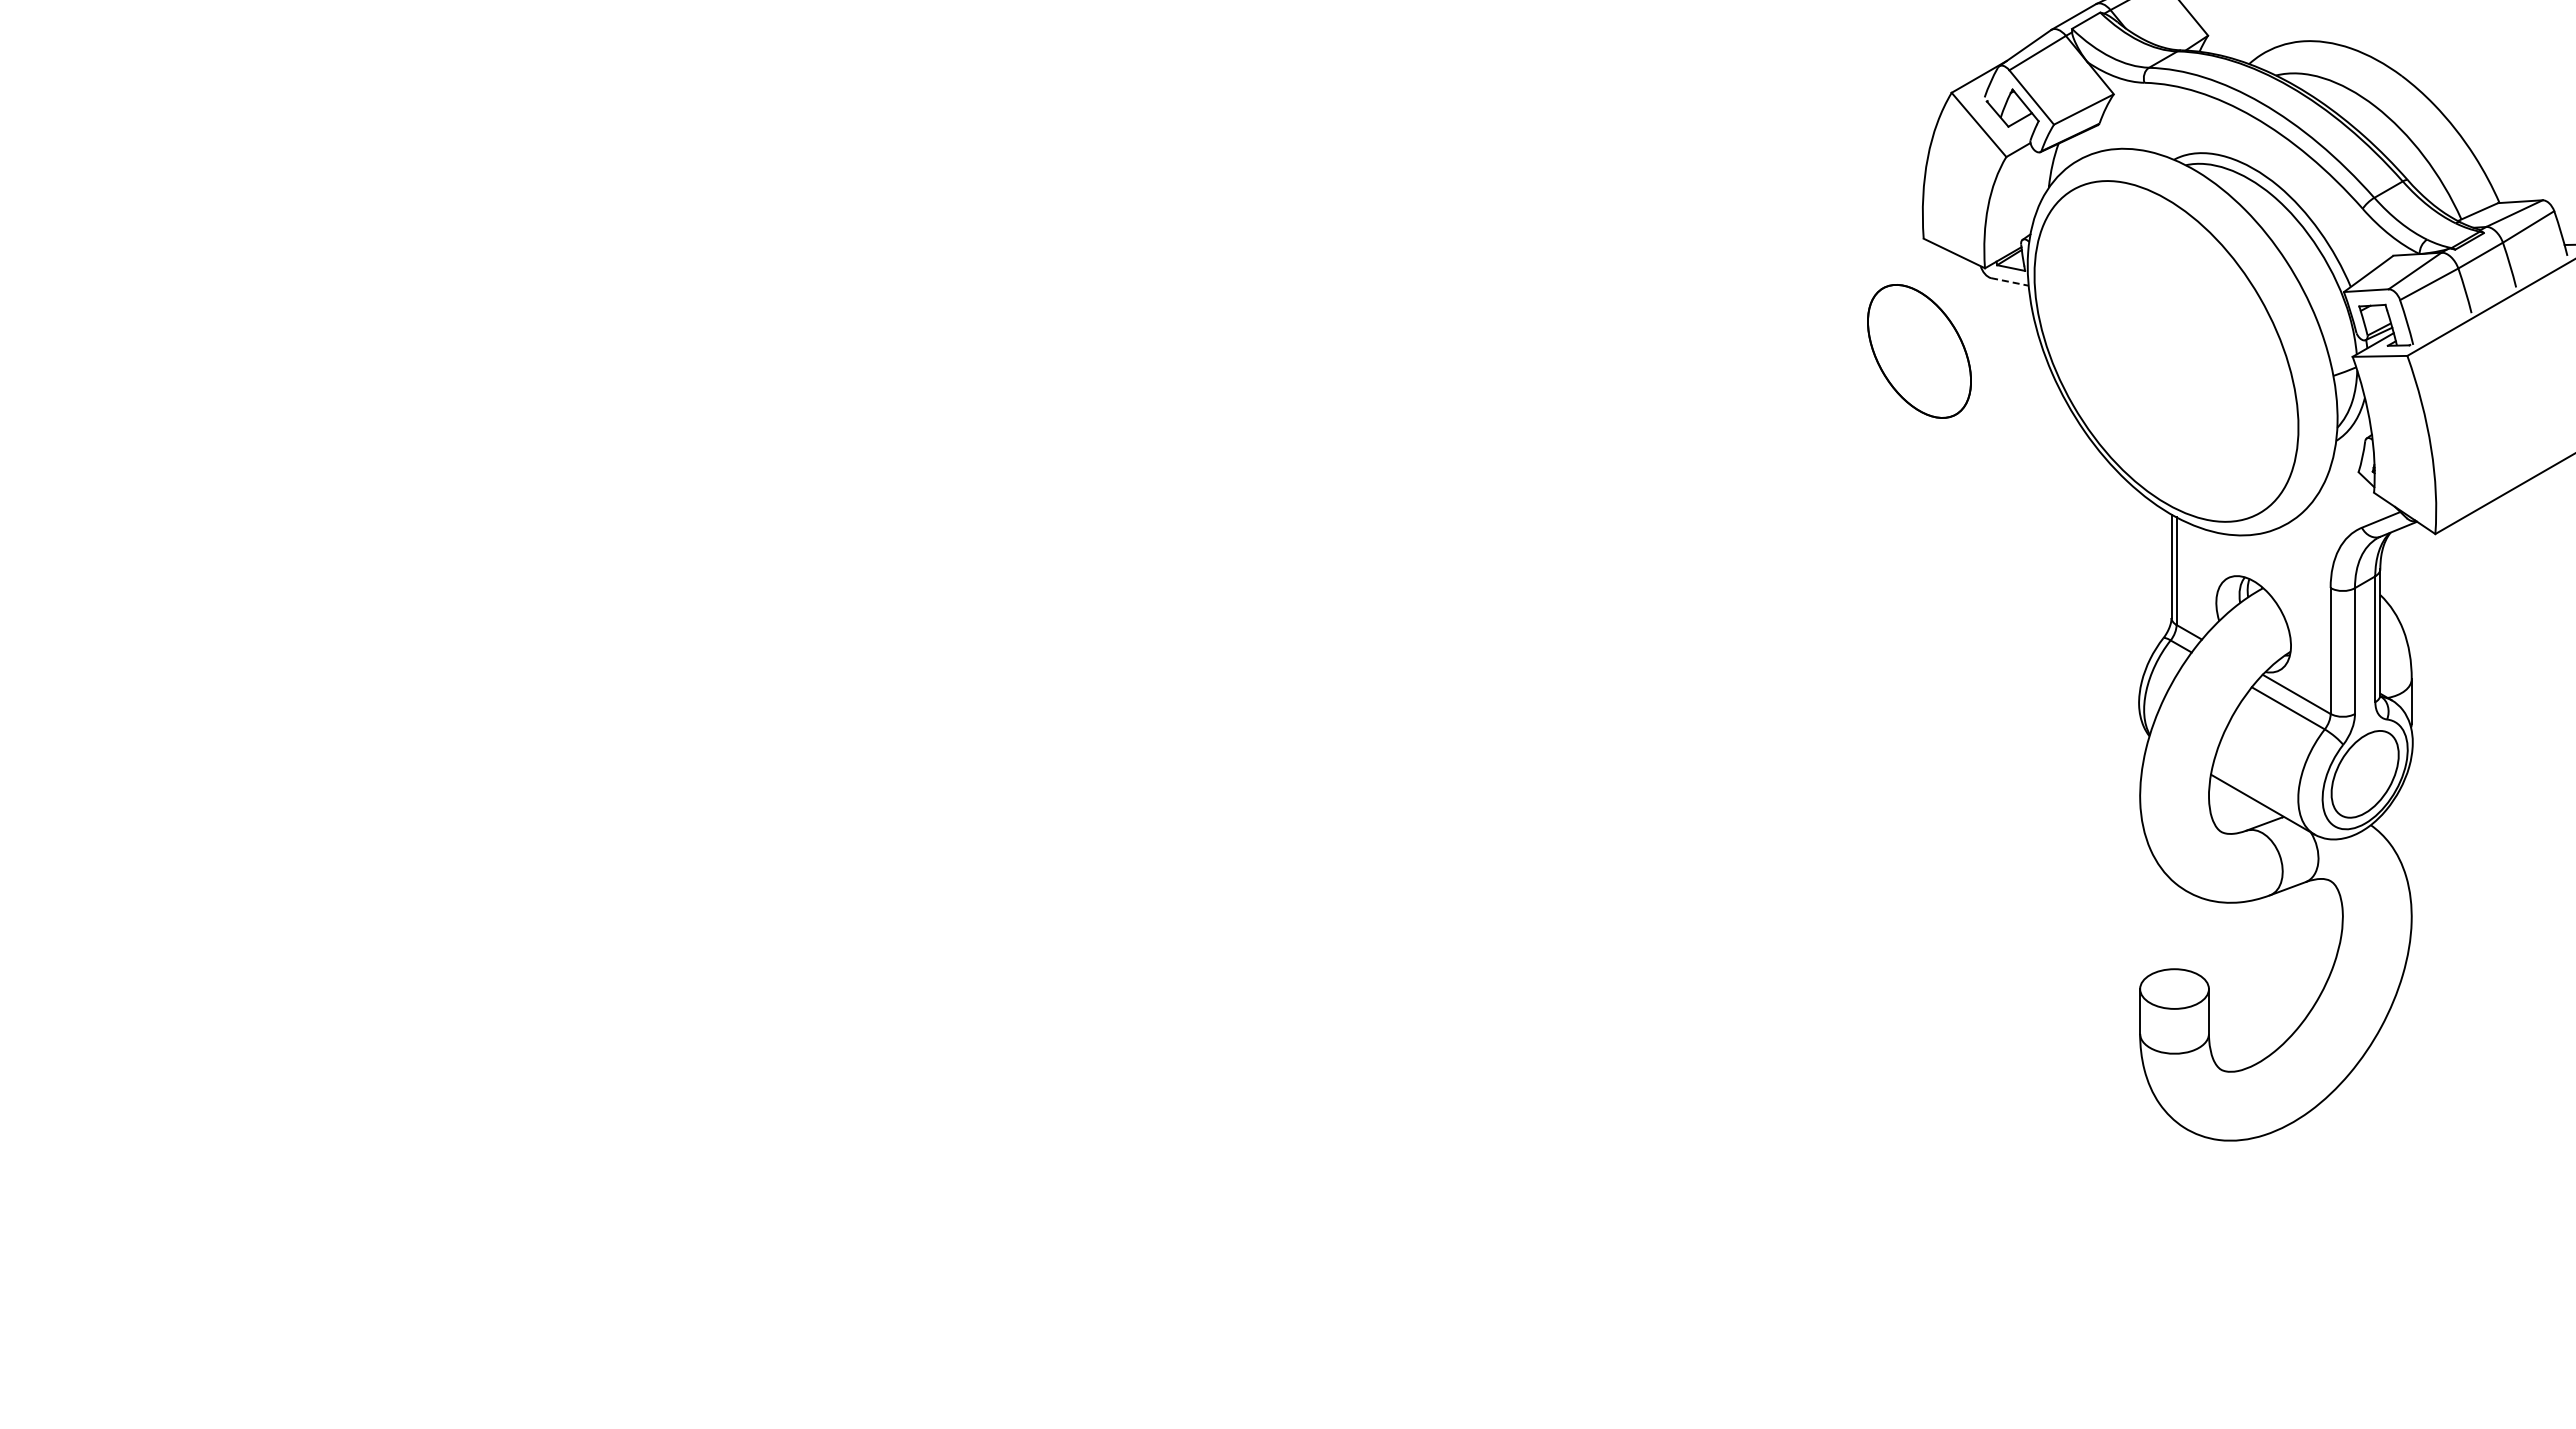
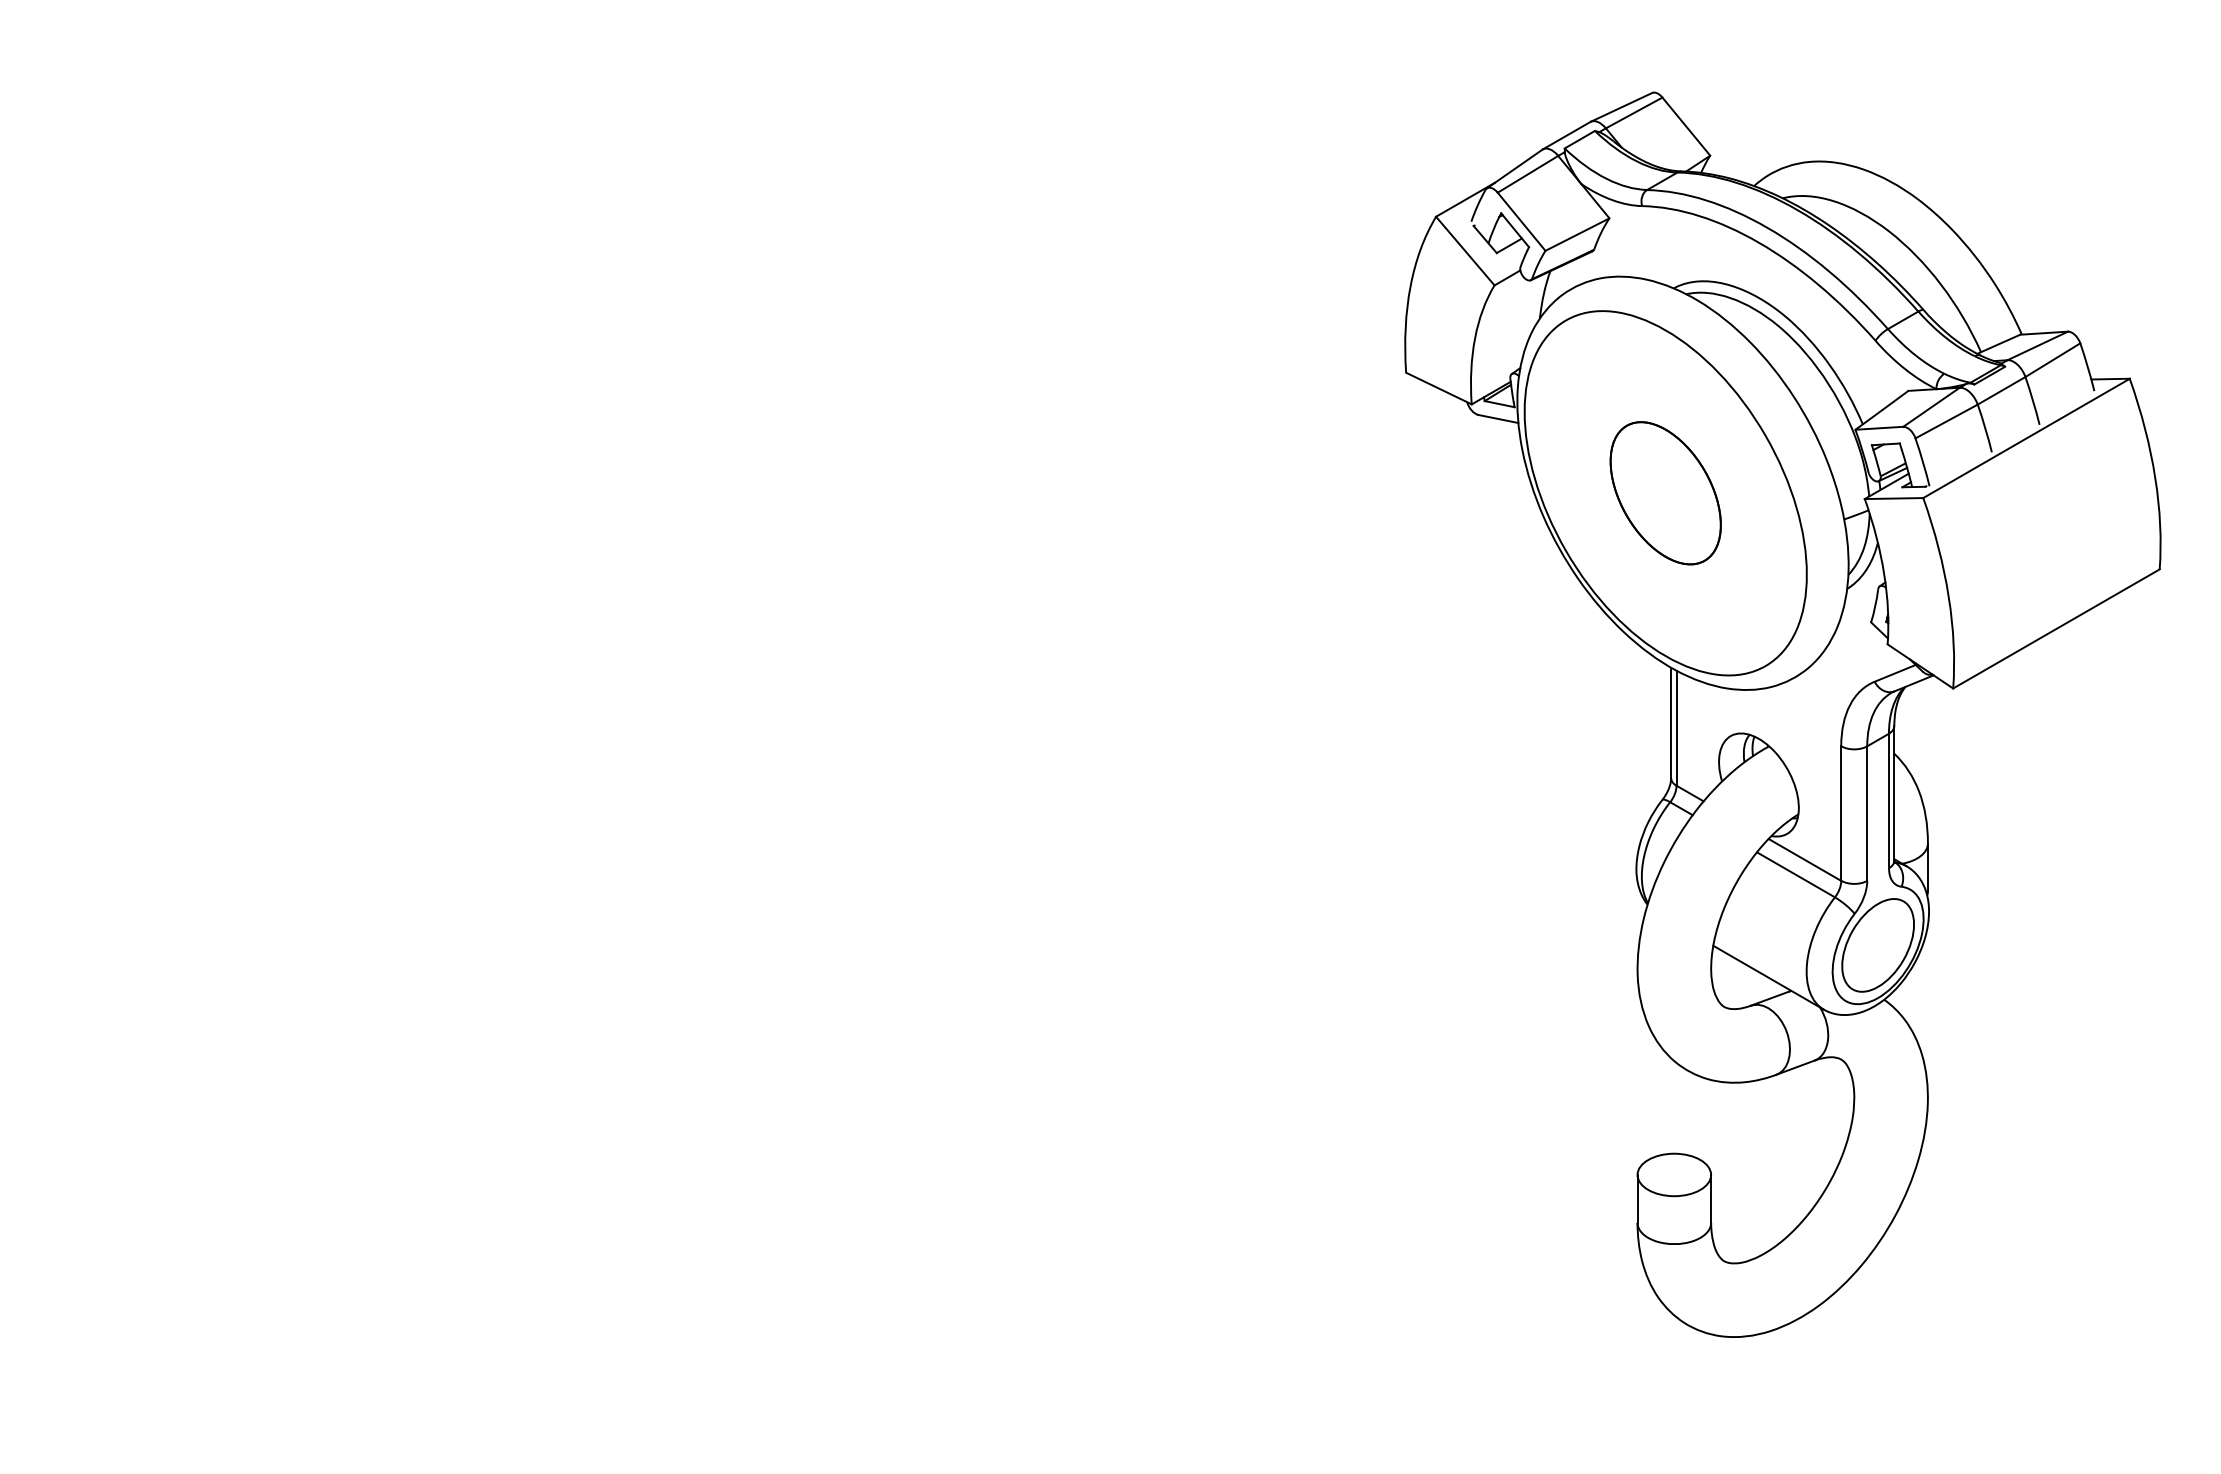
line: (2010, 282) -> (1498, 419), dashed -> solid
part: (1919, 351) -> (1665, 493), moved

